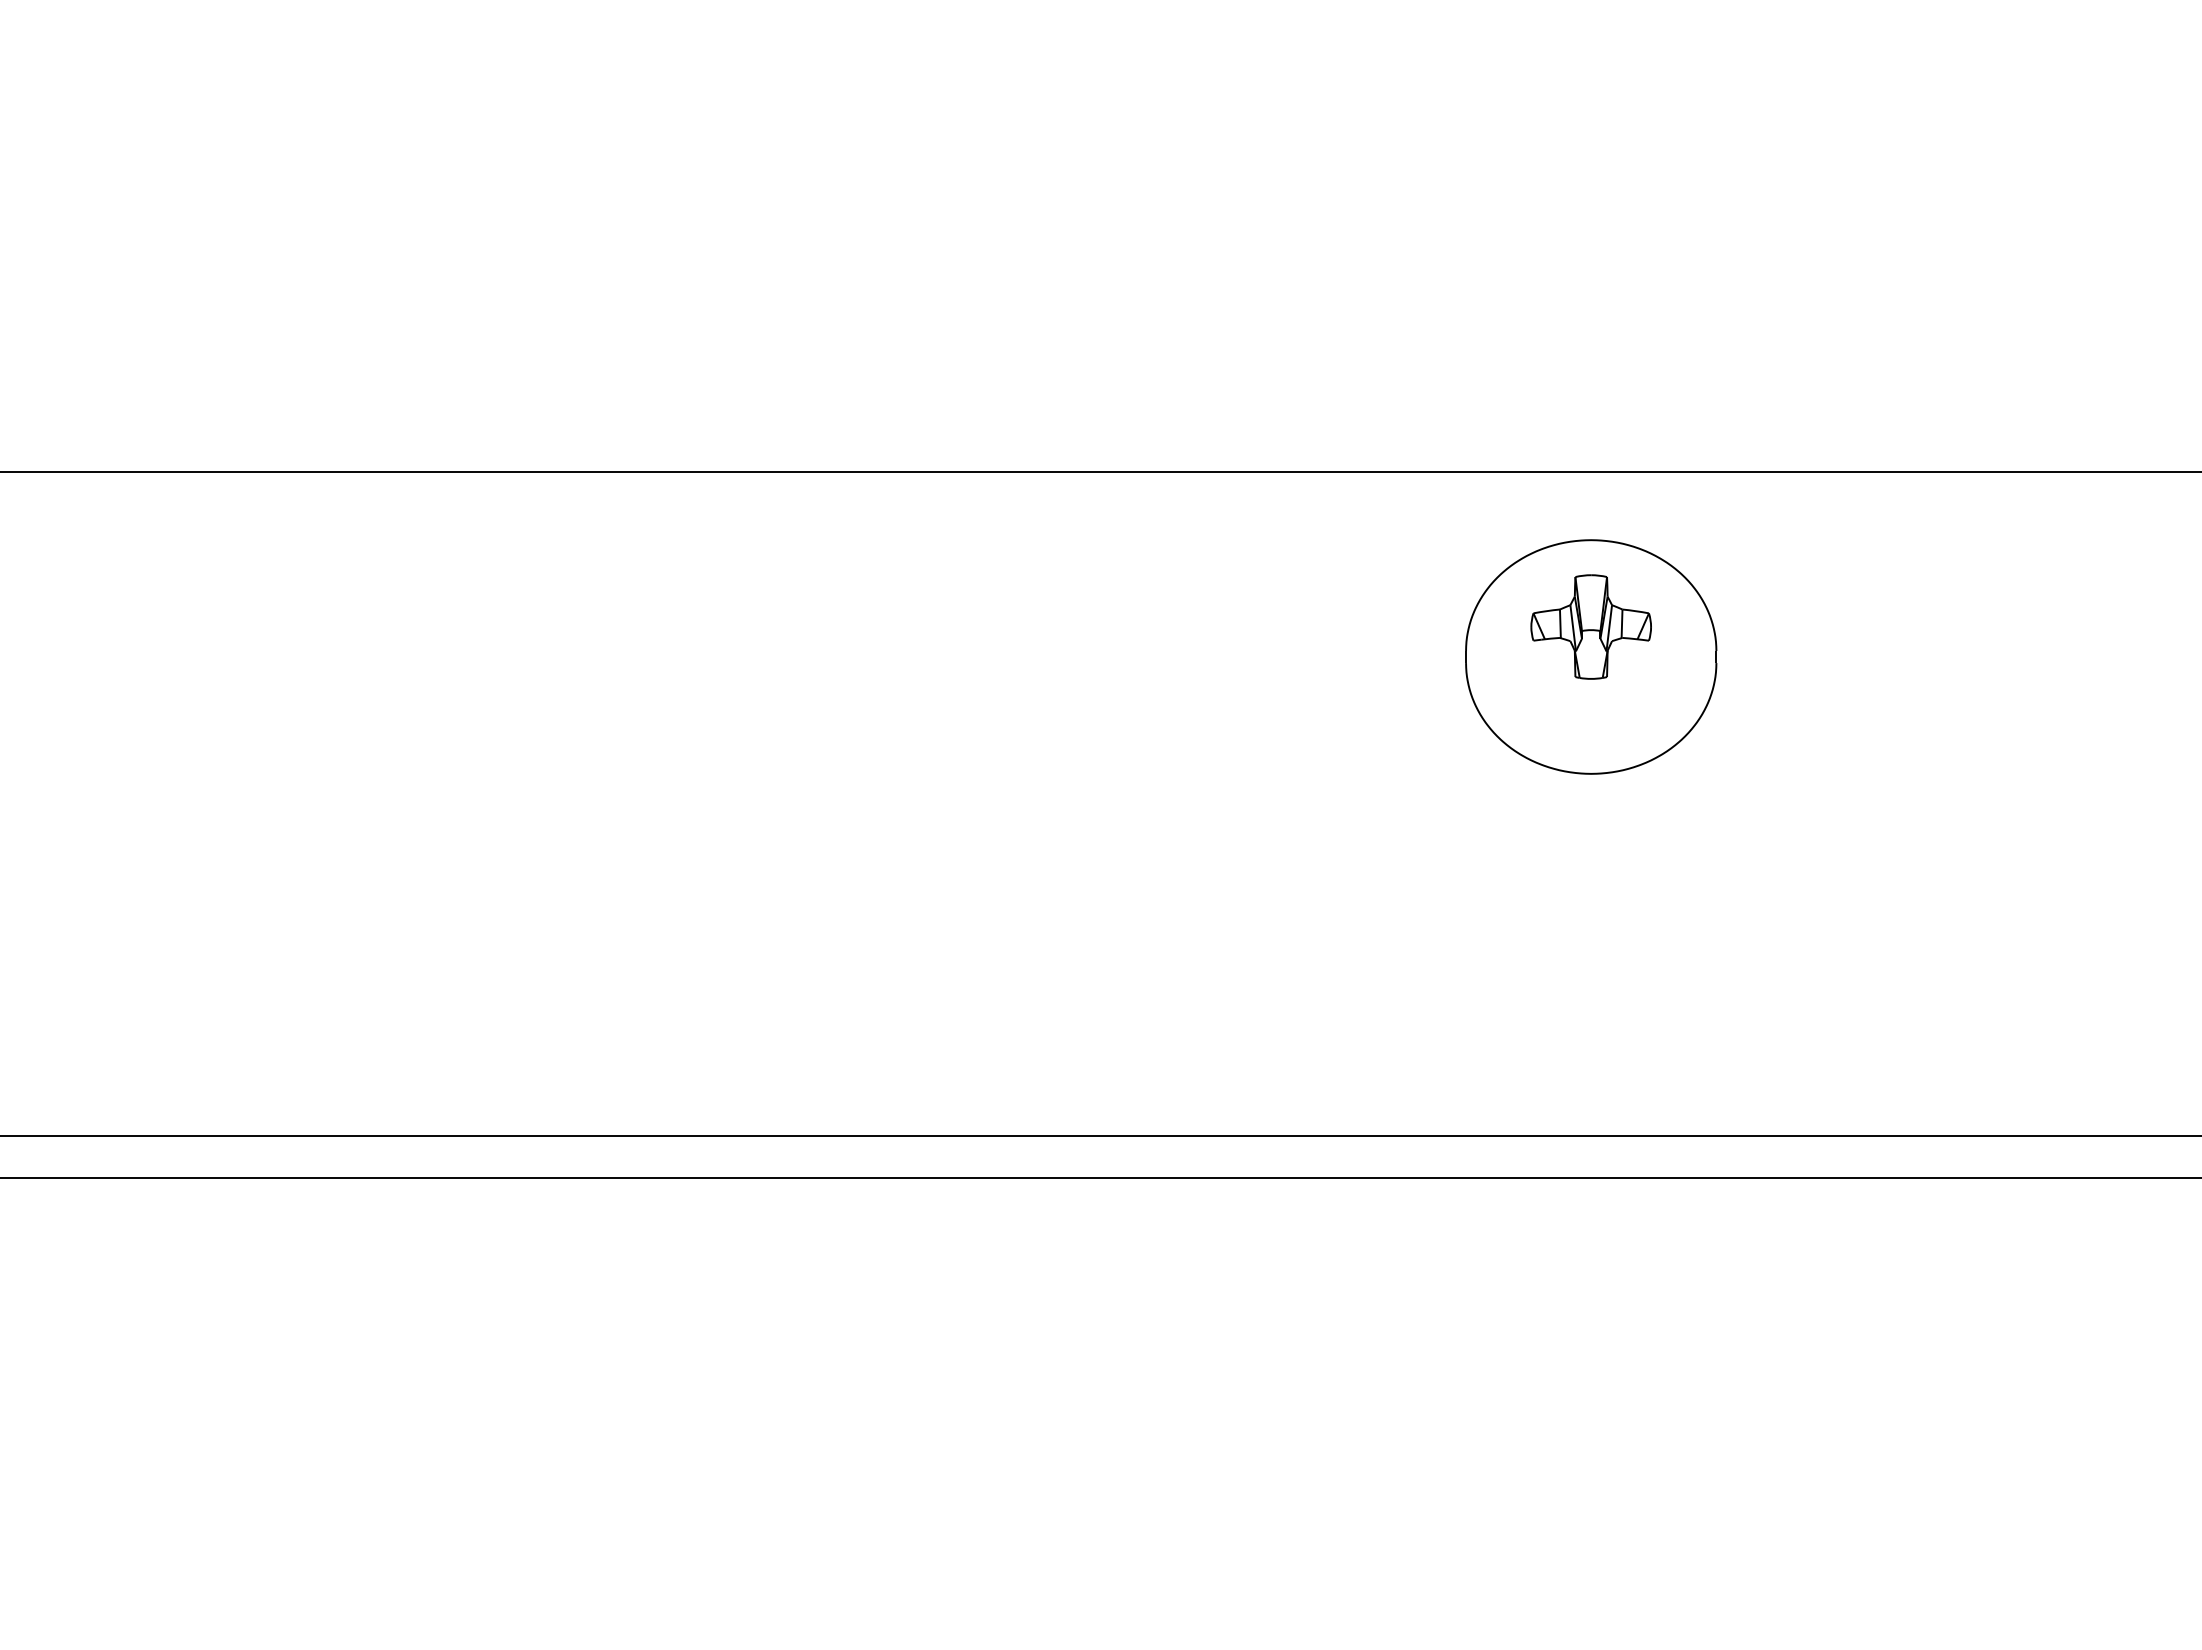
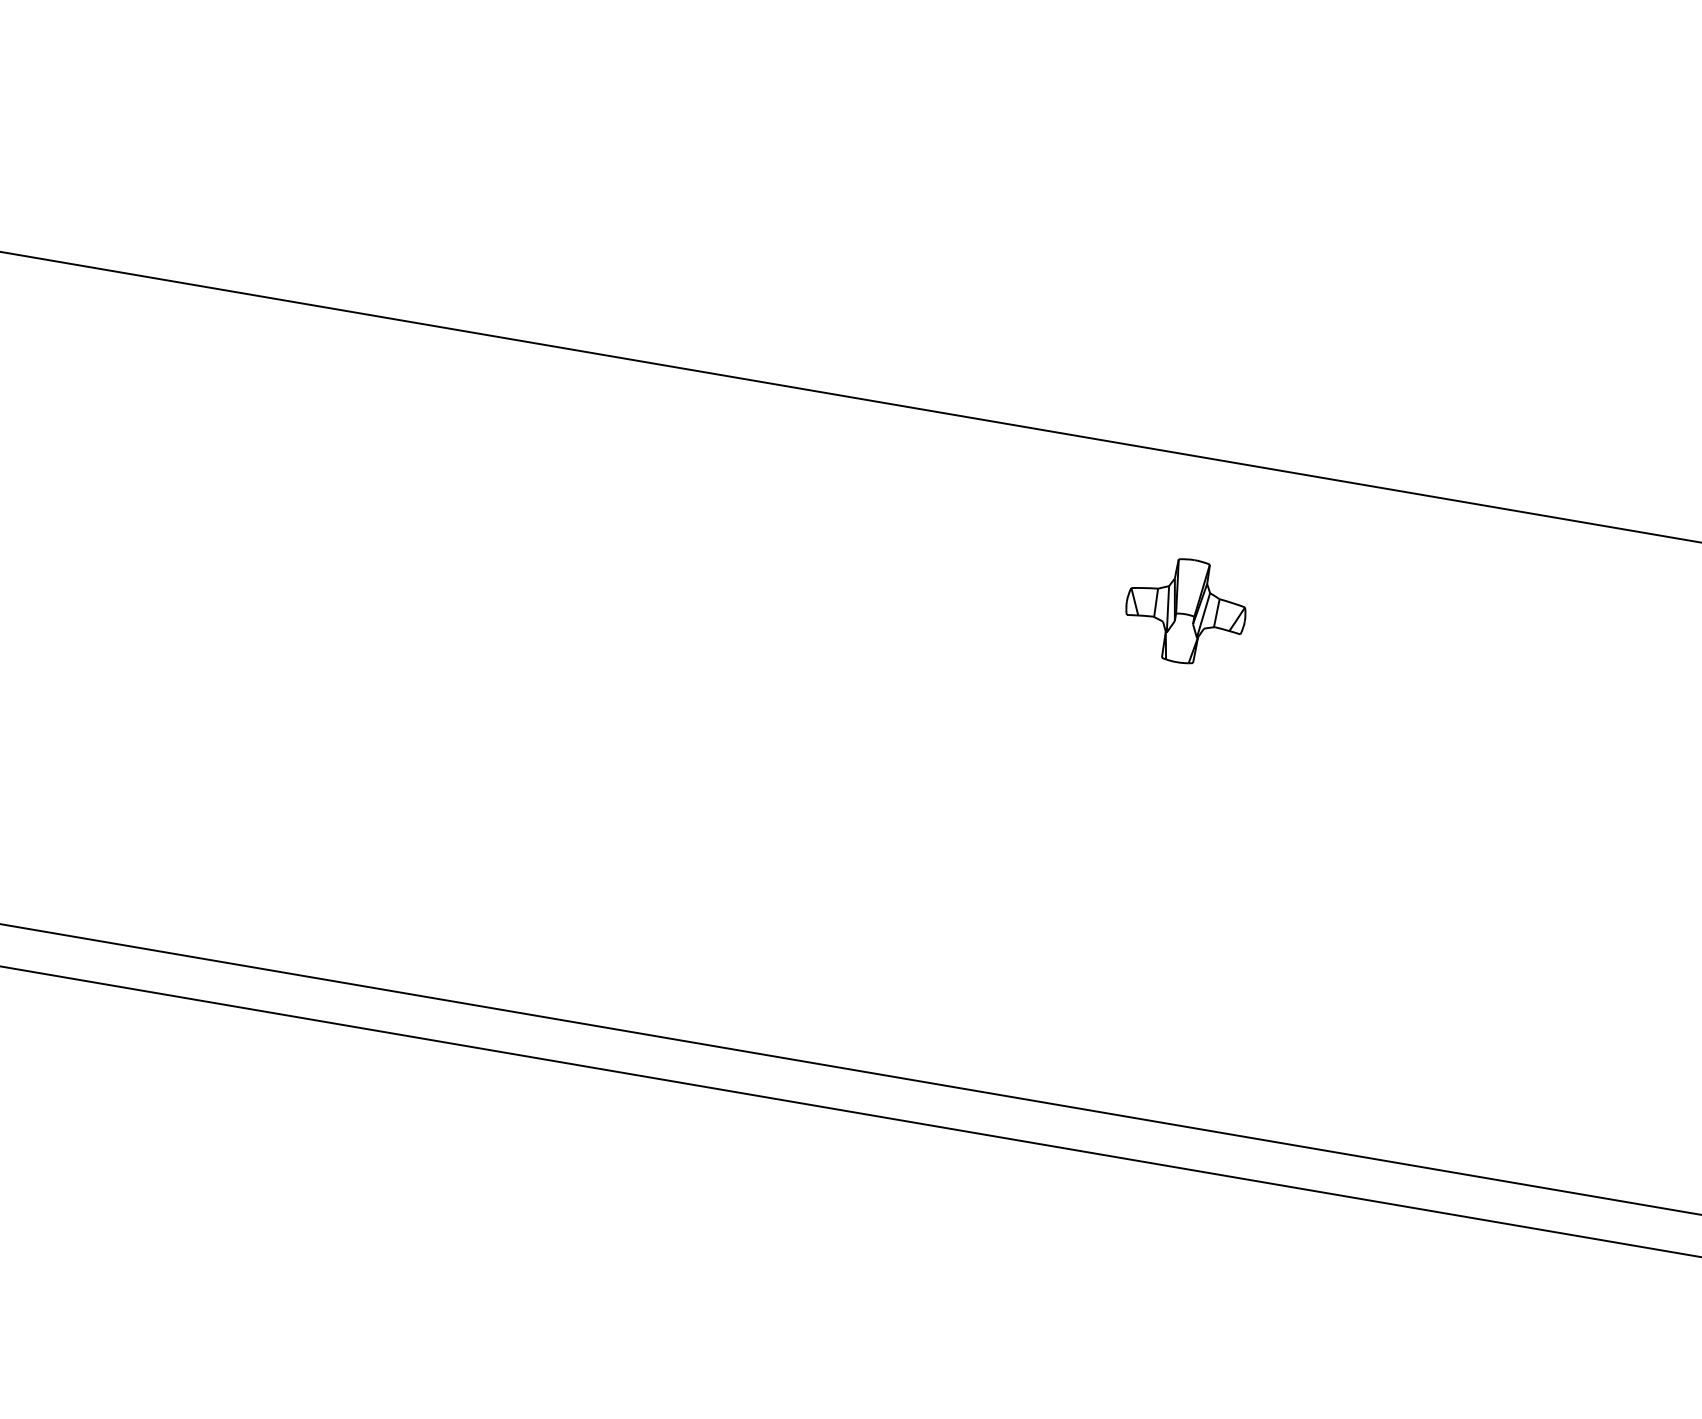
part: (1591, 656) -> (1181, 640), removed

